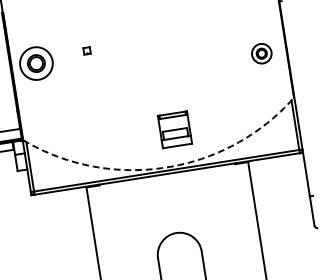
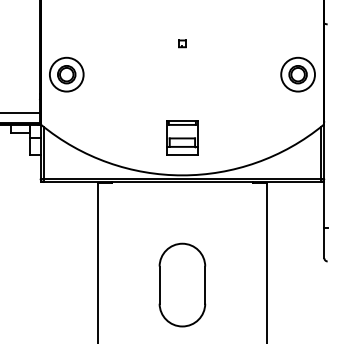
part: (87, 50) -> (182, 43), moved
part: (261, 53) -> (297, 74), size x1.67
part: (36, 63) -> (66, 74), moved
part: (174, 129) -> (182, 137), moved
arc: (166, 167) -> (182, 175), dashed -> solid

